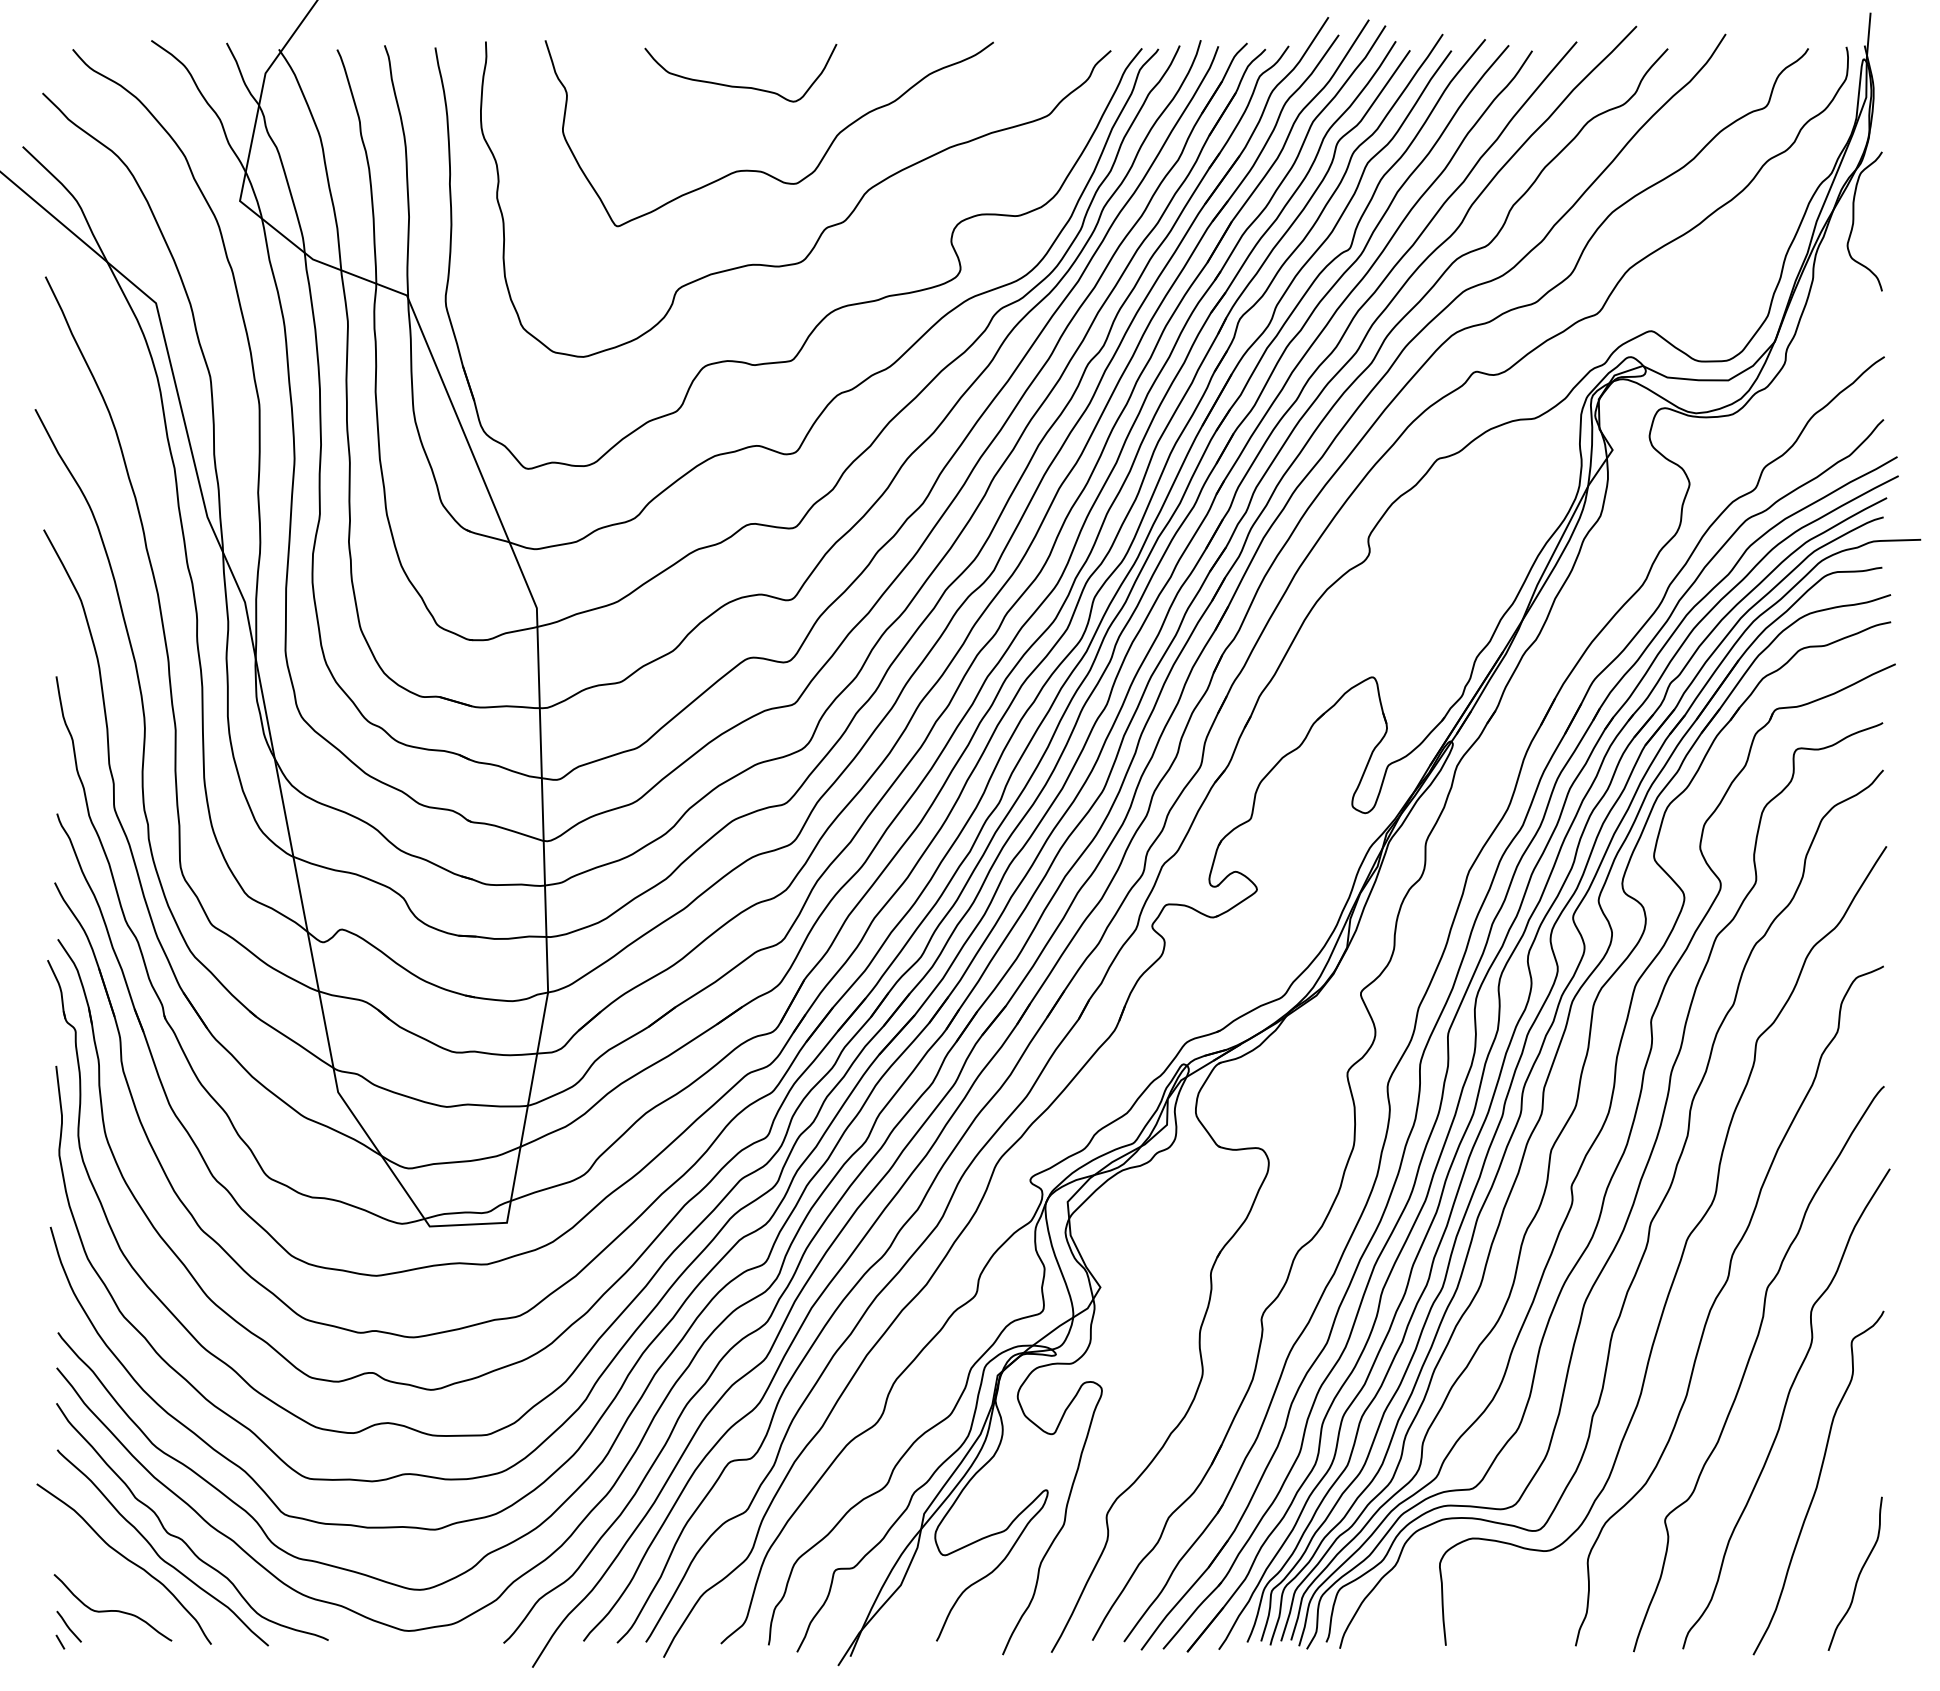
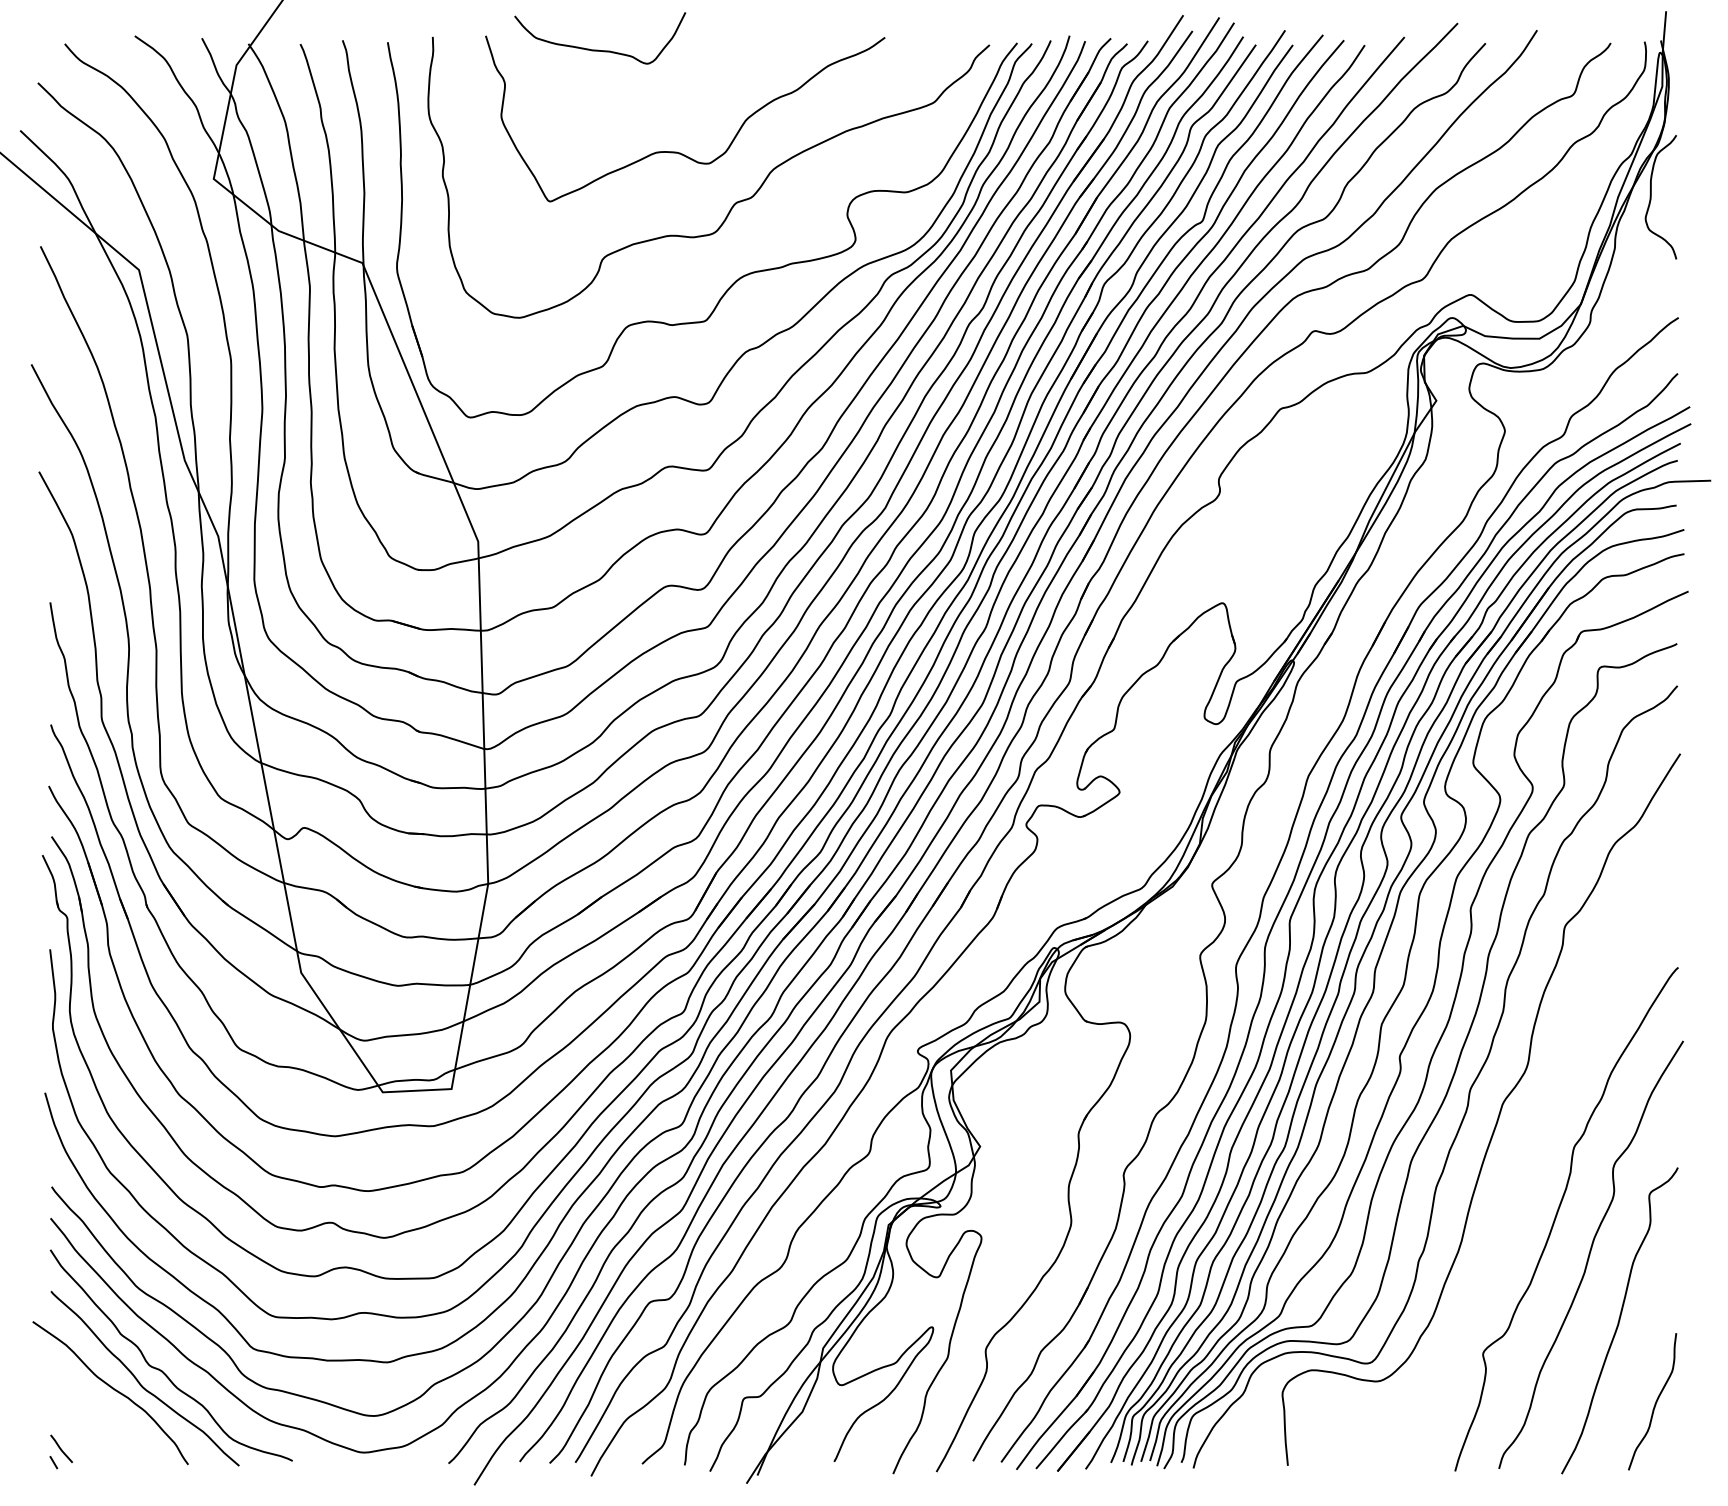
curve: (740, 86) -> (599, 50), moved
curve: (1717, 1298) -> (1529, 1156), removed
curve: (112, 1610) -> (100, 1434), removed

